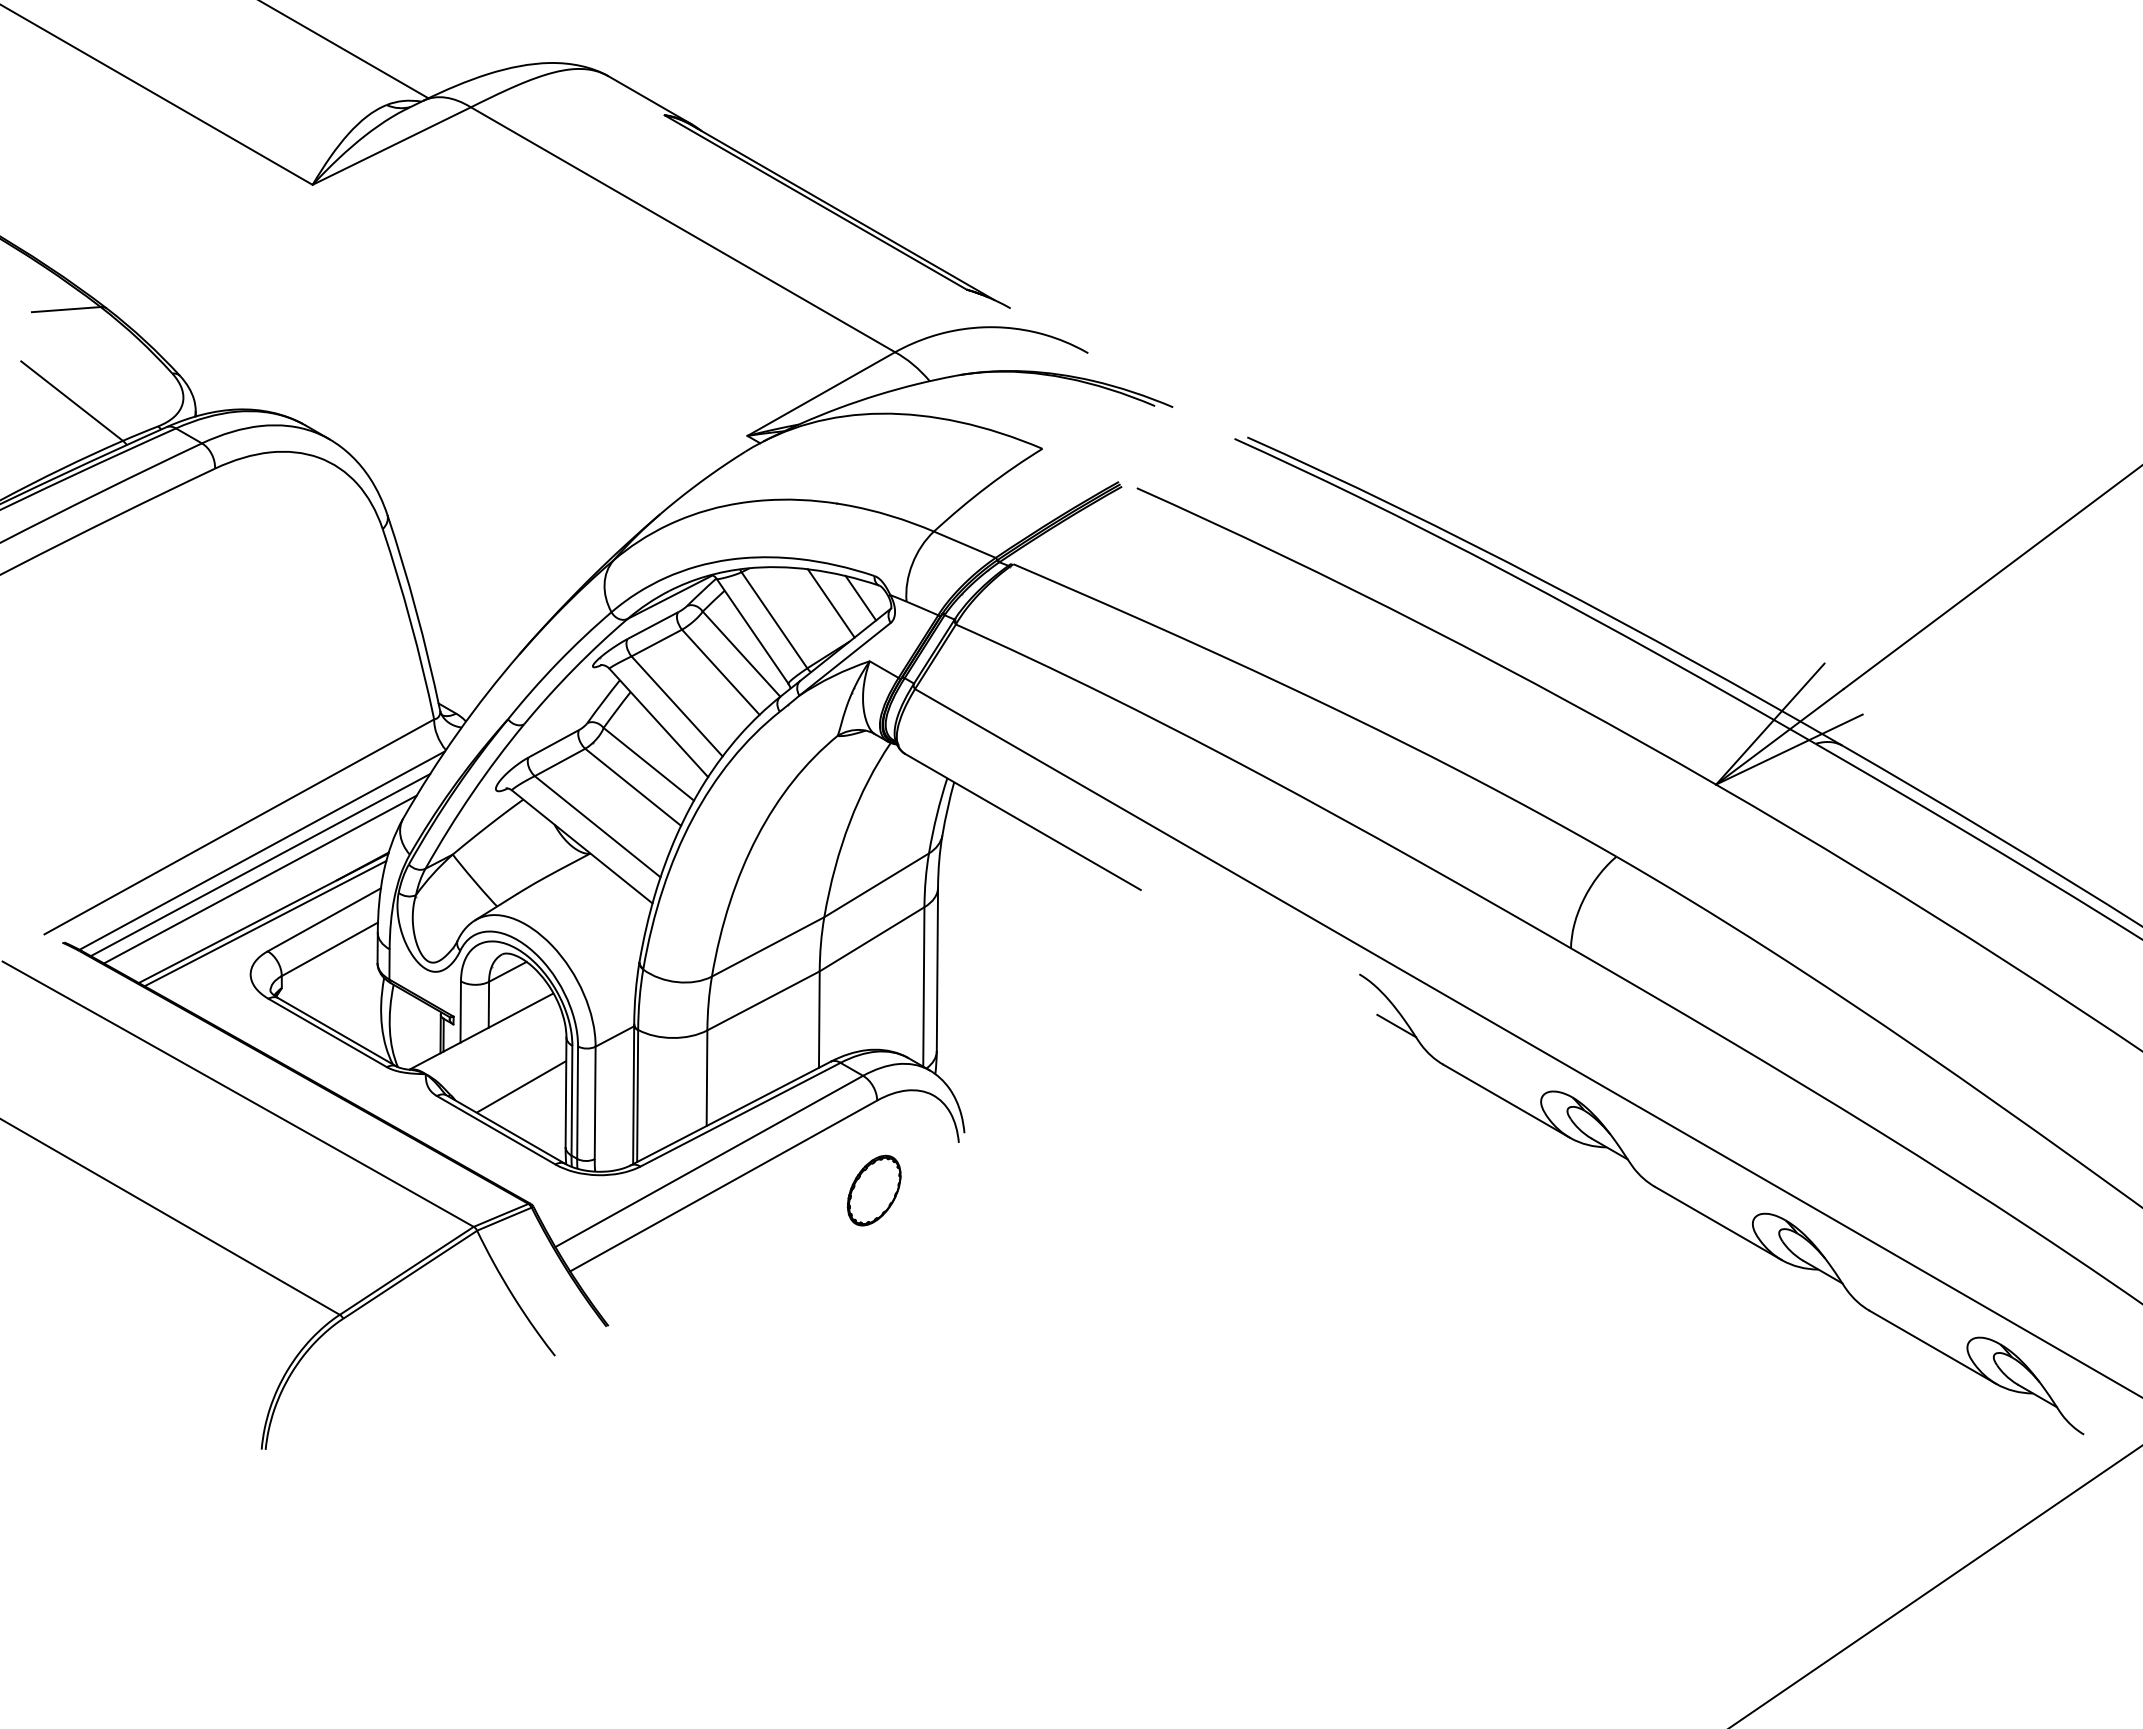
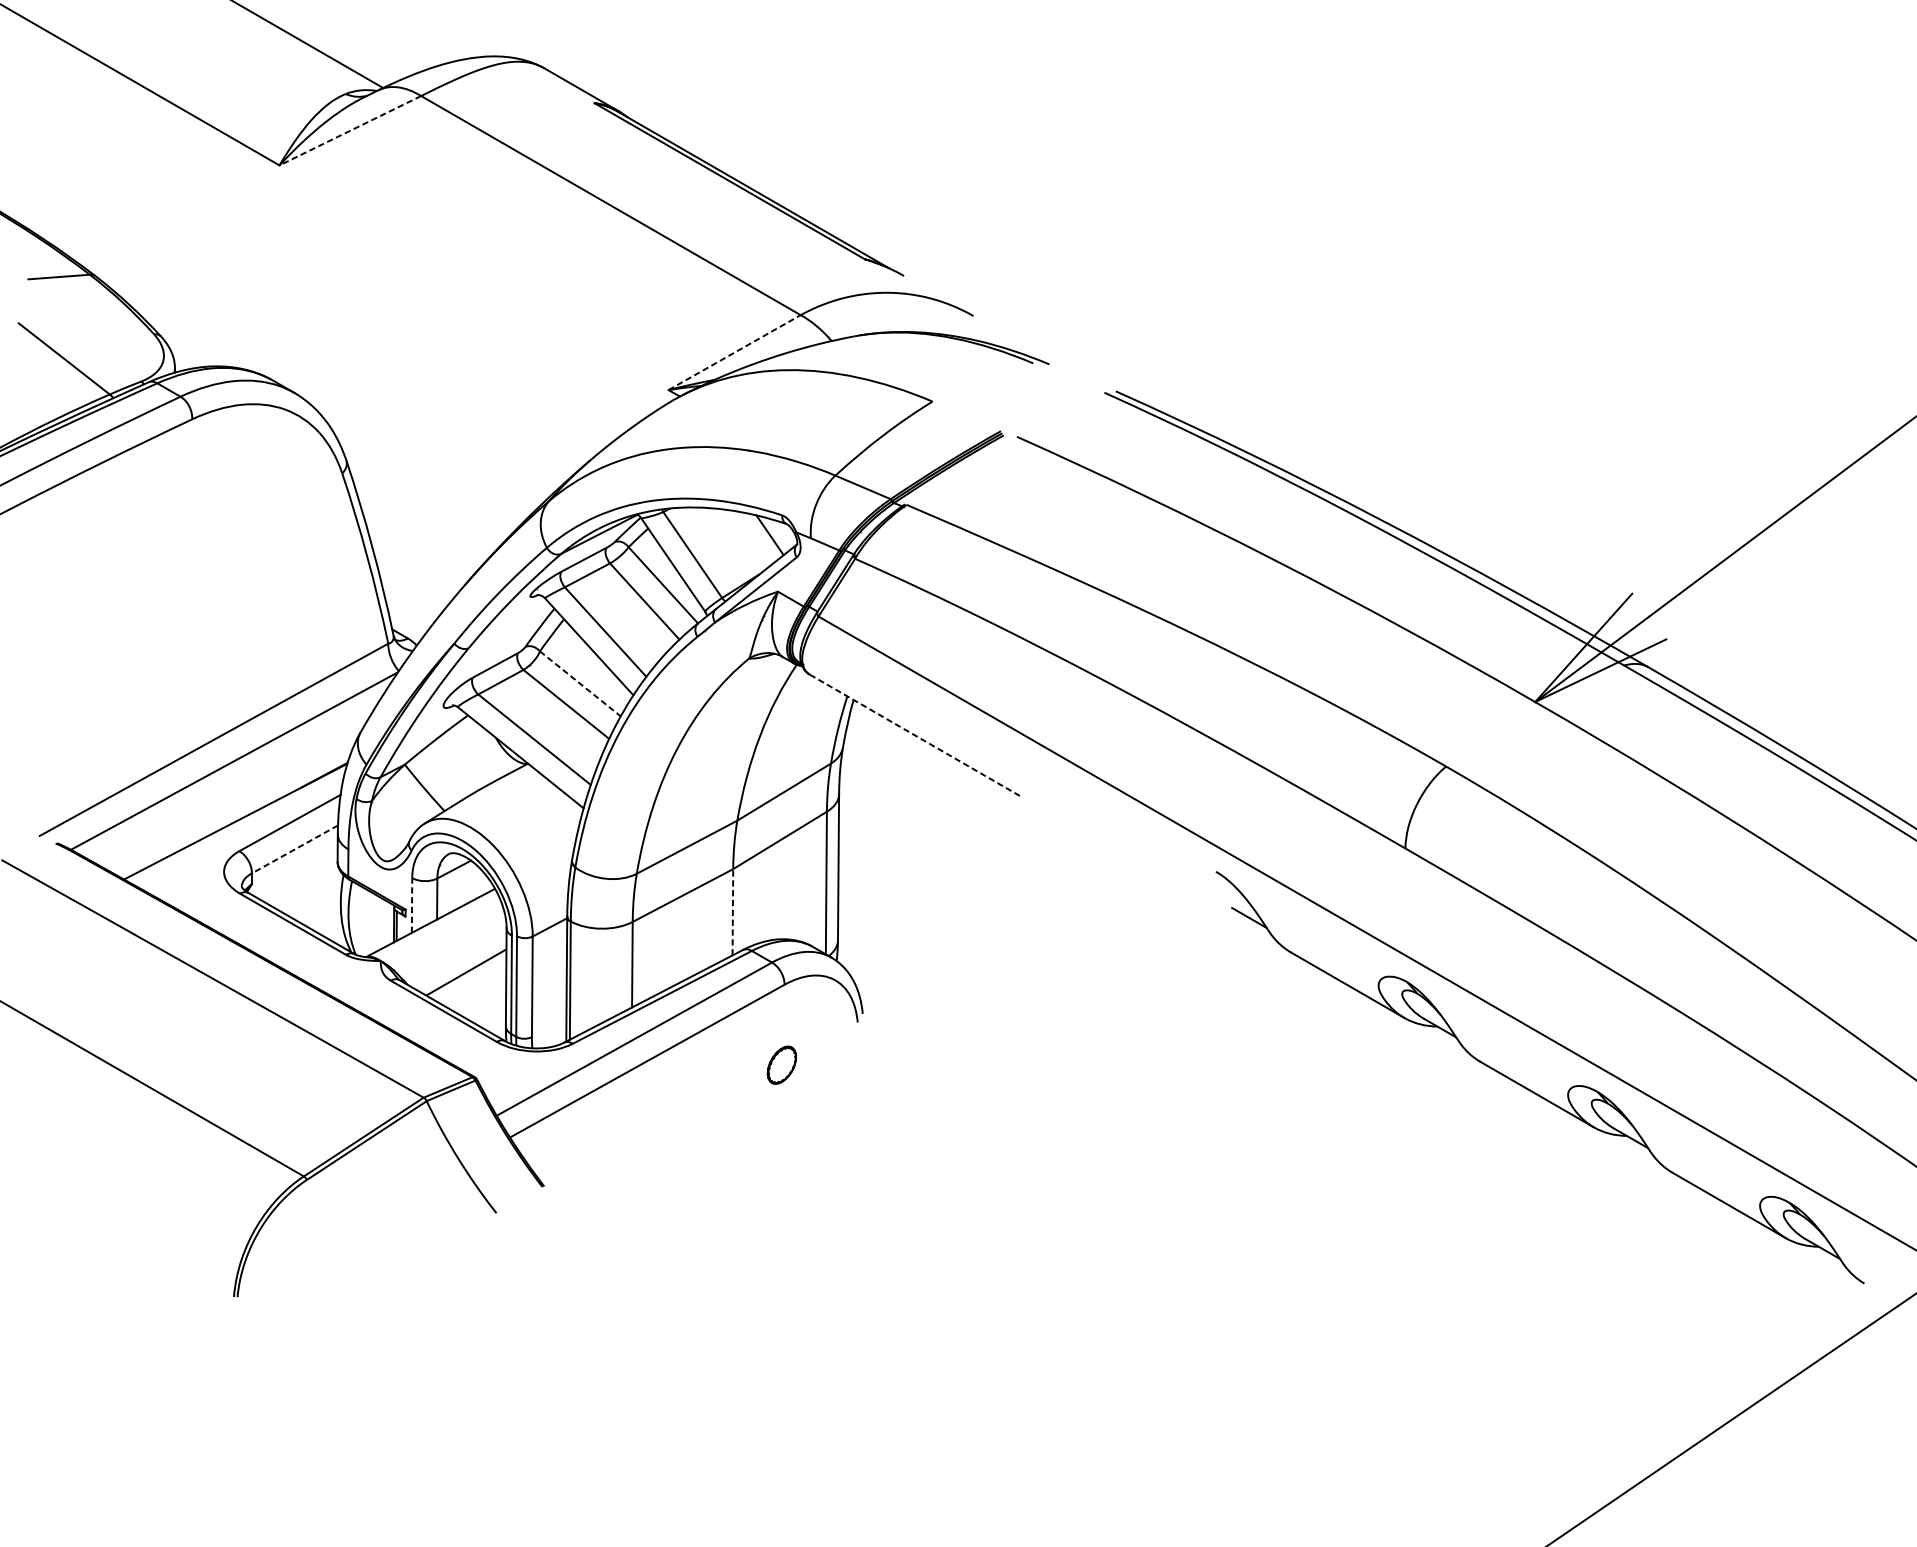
line: (391, 146) -> (350, 131), solid -> dashed
line: (821, 394) -> (734, 352), solid -> dashed
line: (830, 603) -> (742, 539), removed
line: (648, 764) -> (580, 684), solid -> dashed
line: (1023, 822) -> (915, 735), solid -> dashed
line: (260, 865) -> (232, 774), removed
line: (259, 879) -> (232, 786), removed
line: (265, 923) -> (237, 826), removed
line: (329, 949) -> (294, 849), solid -> dashed
line: (460, 1012) -> (411, 905), solid -> dashed
line: (819, 1019) -> (733, 912), solid -> dashed
part: (873, 1190) -> (781, 1065), size x0.6

